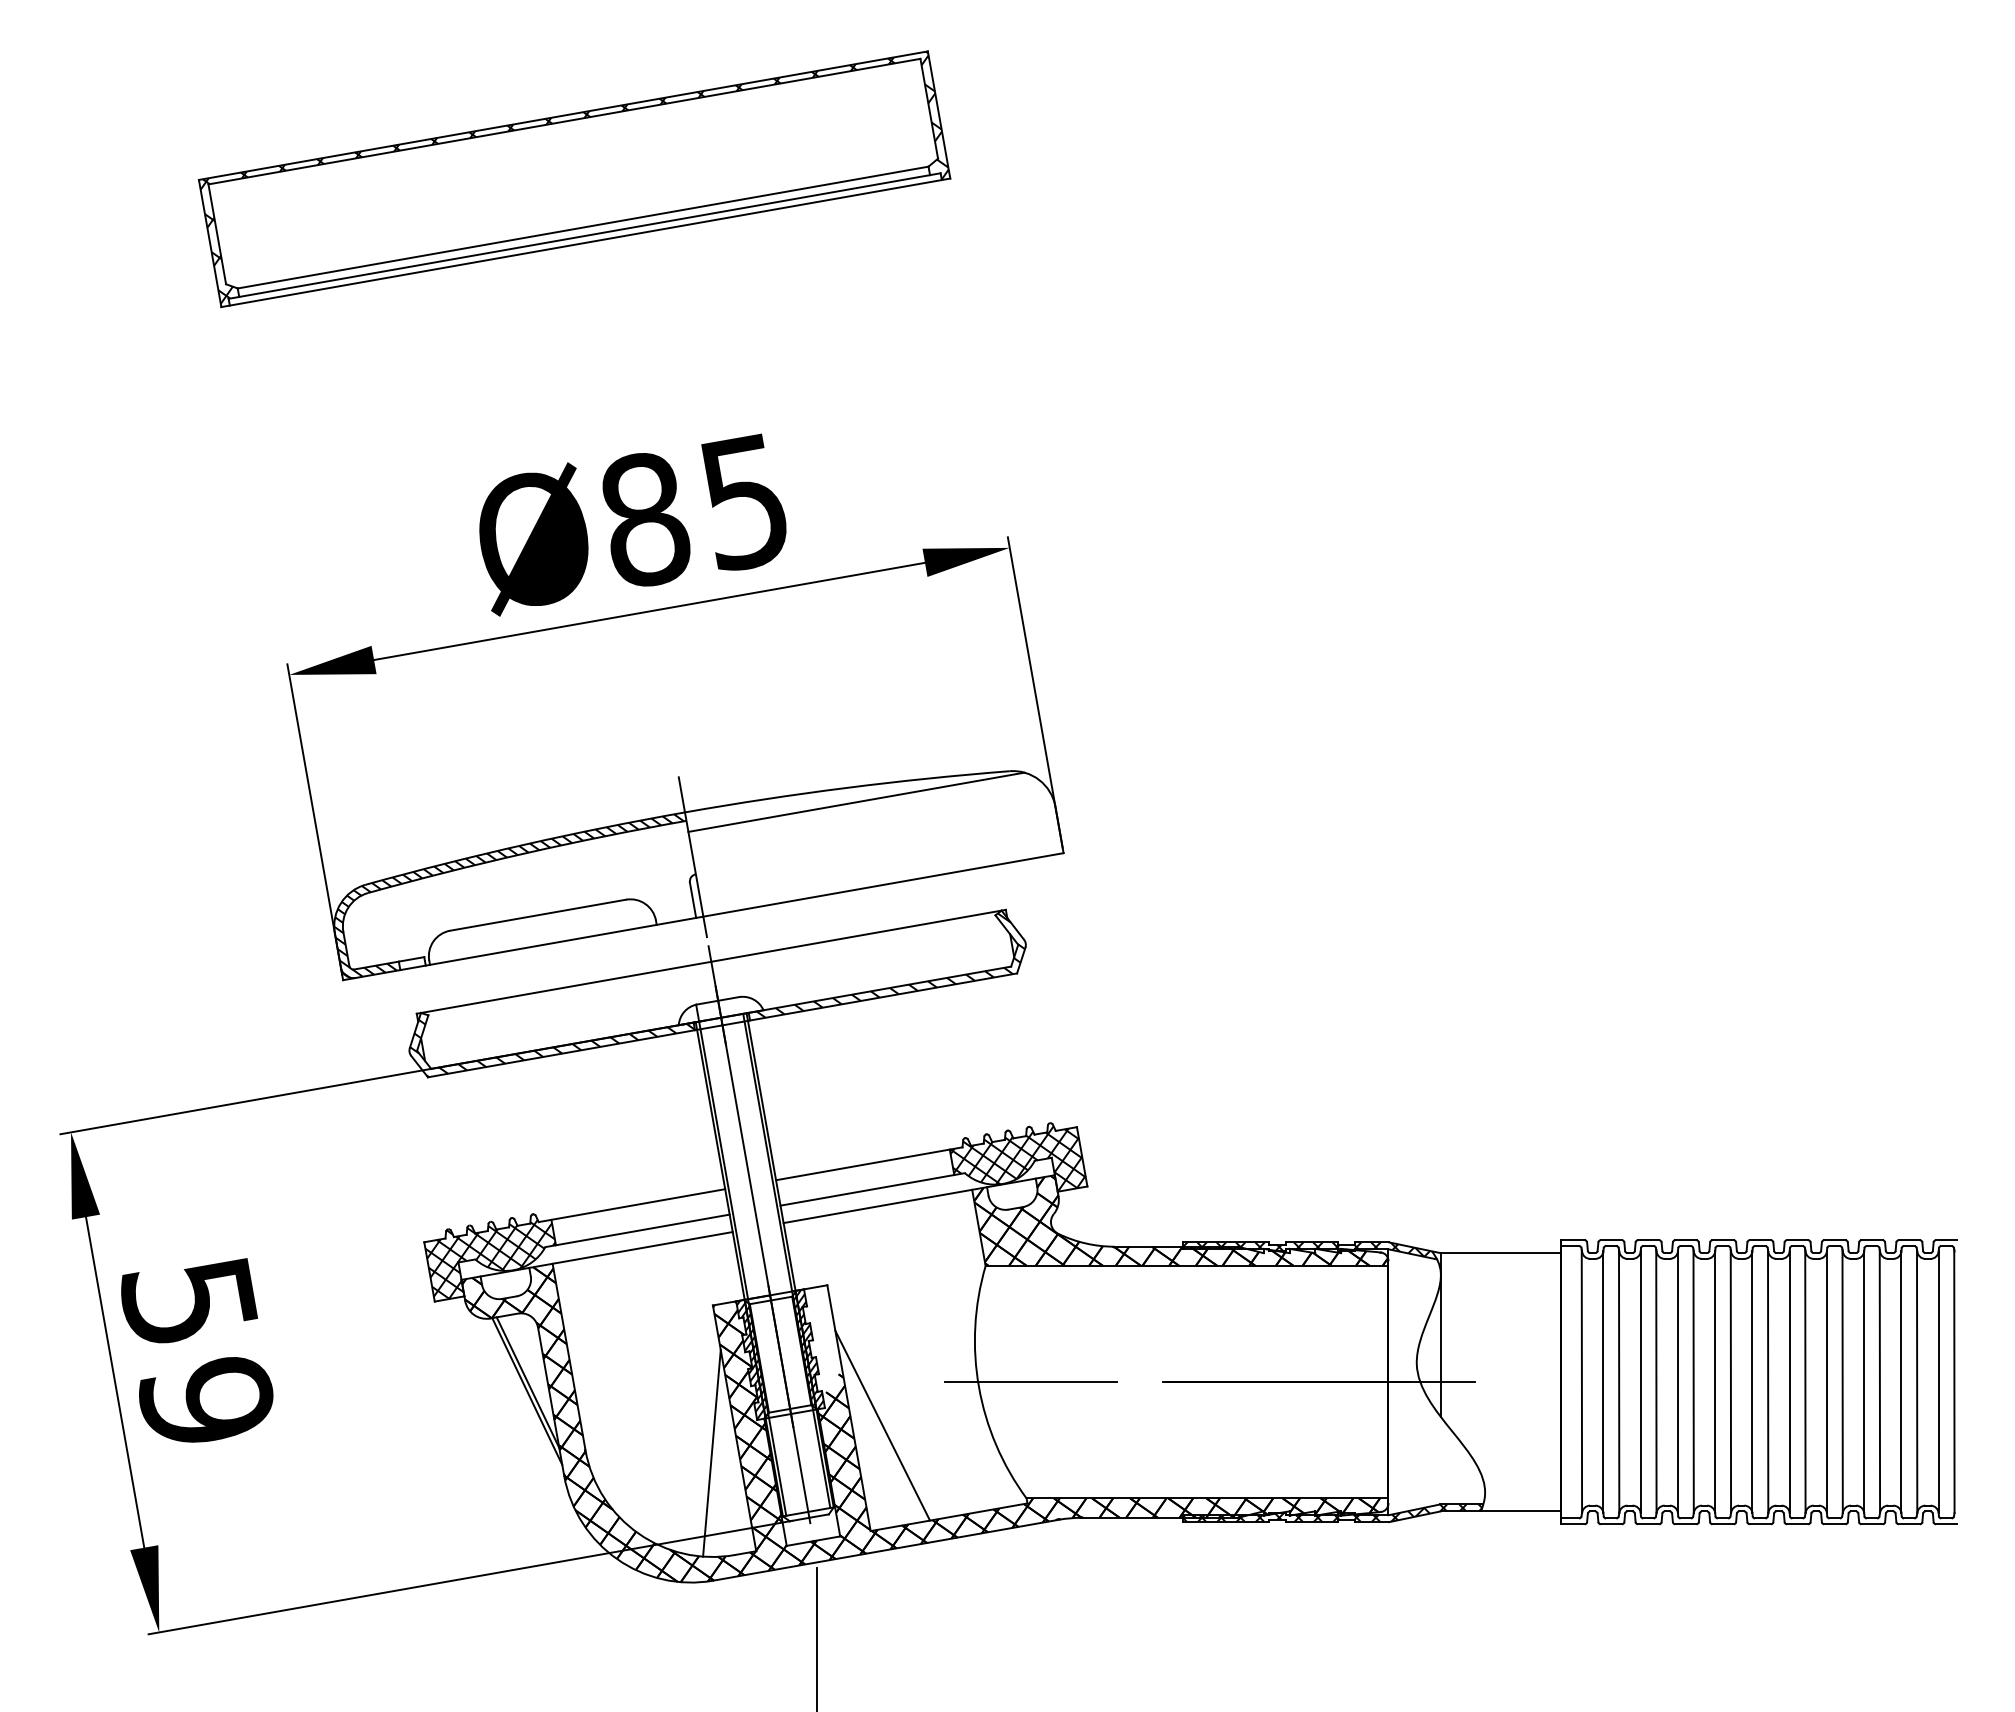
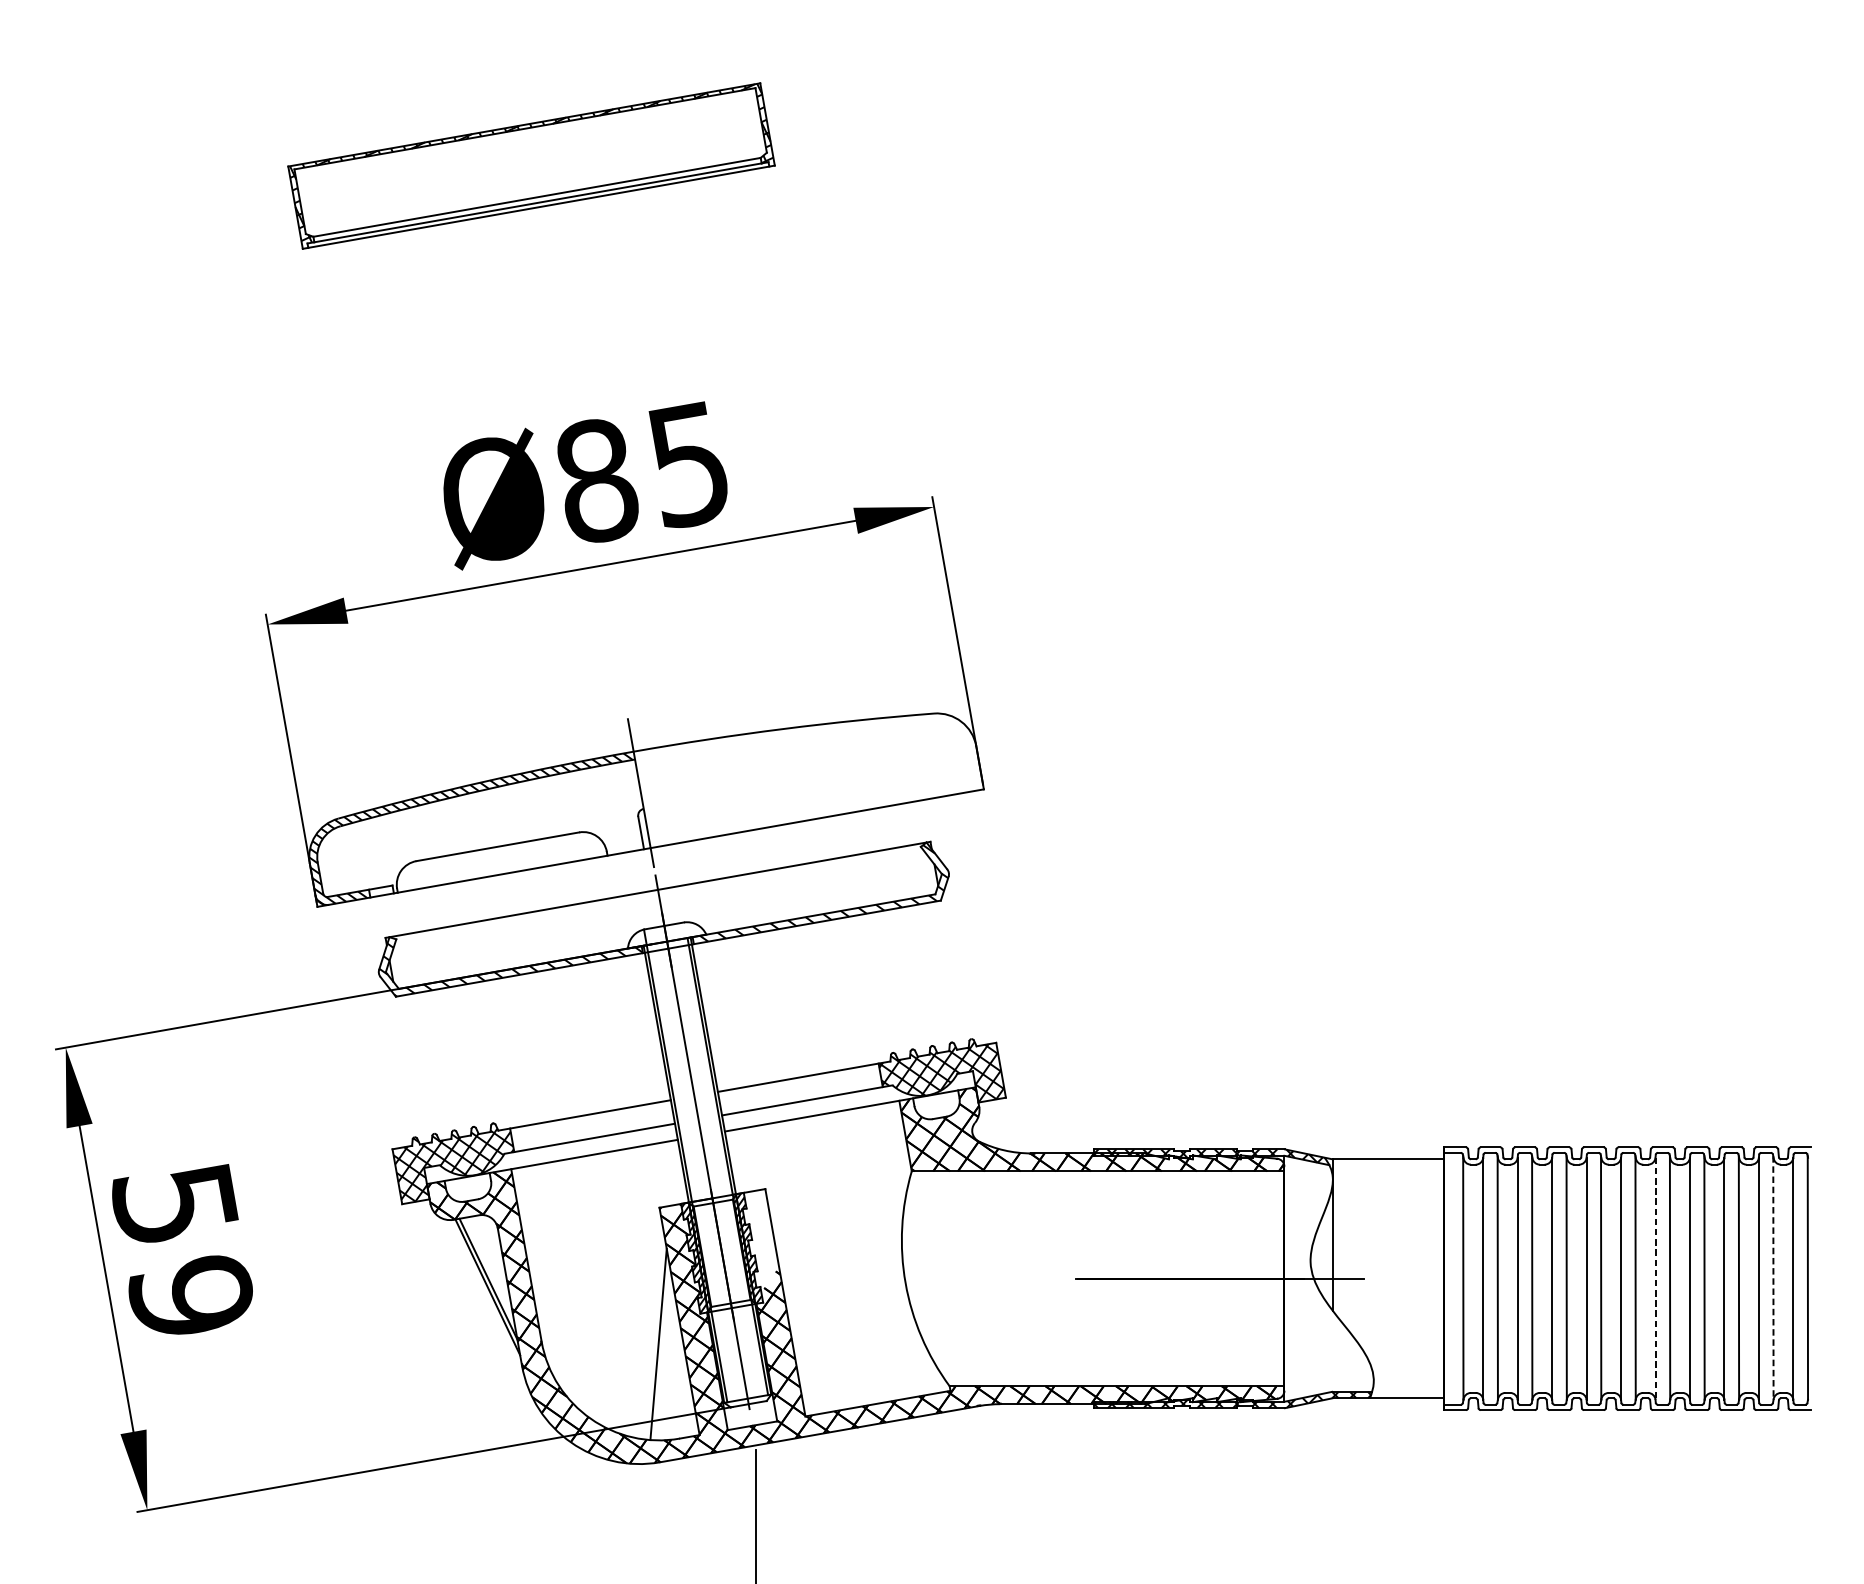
part: (574, 179) -> (531, 166), size x0.7
line: (856, 801) -> (792, 741), removed
line: (1917, 1381) -> (1773, 1278), solid -> dashed
line: (1031, 1382) -> (954, 1279), removed
line: (1789, 1382) -> (1655, 1279), solid -> dashed
line: (882, 1425) -> (816, 1318), removed

